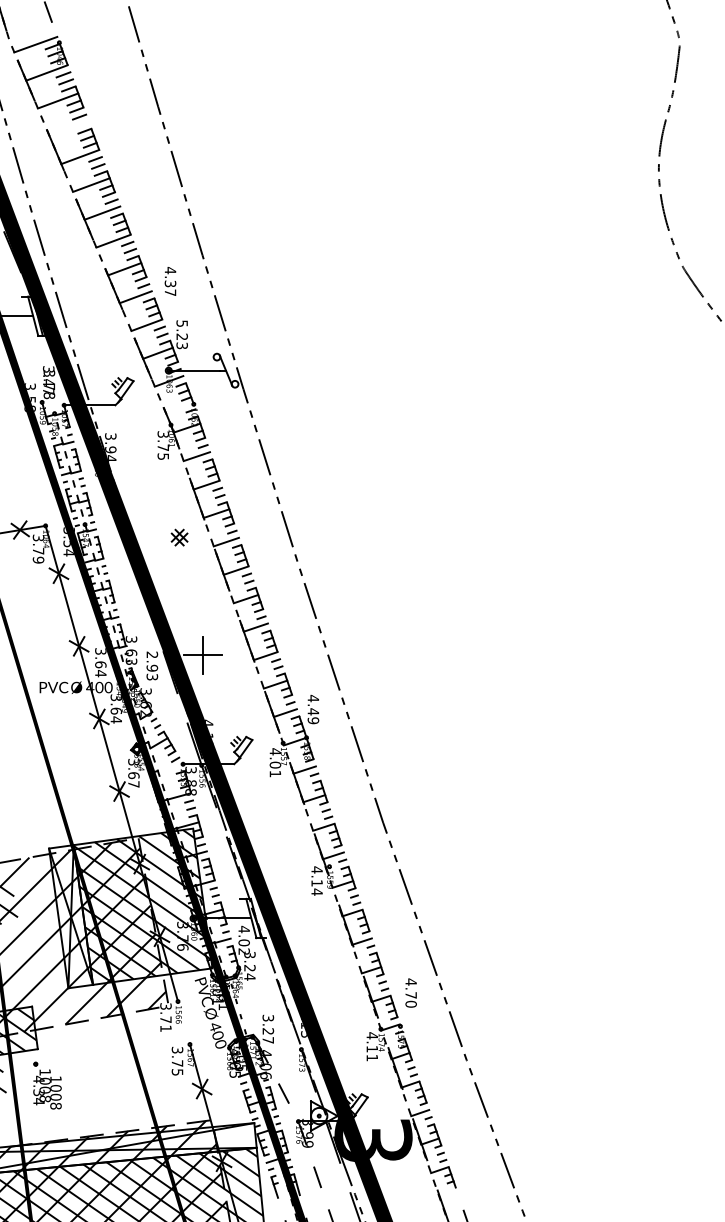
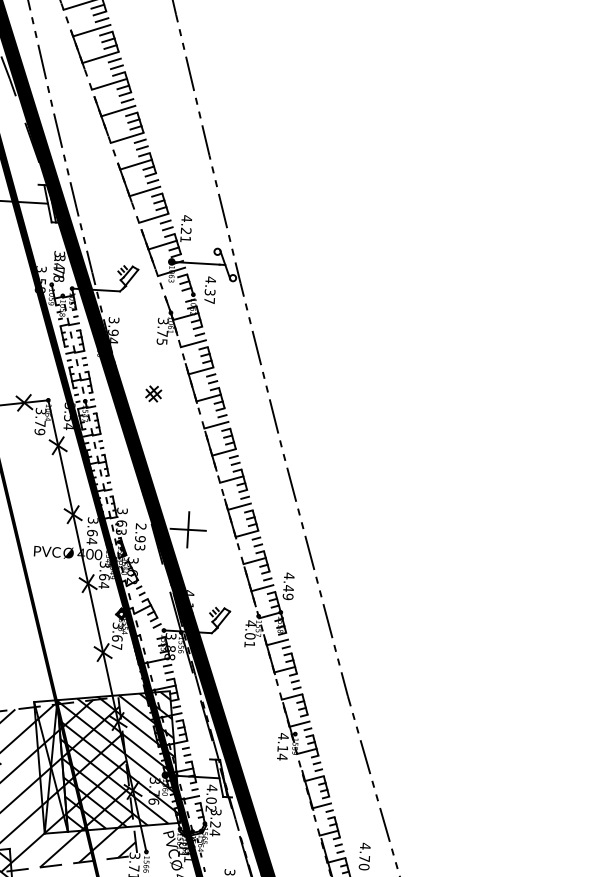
line: (68, 128) -> (91, 30), added
text: (170, 281) -> (210, 290), moved
text: (181, 334) -> (185, 228), 5.23 -> 4.21
part: (179, 537) -> (153, 393), moved

